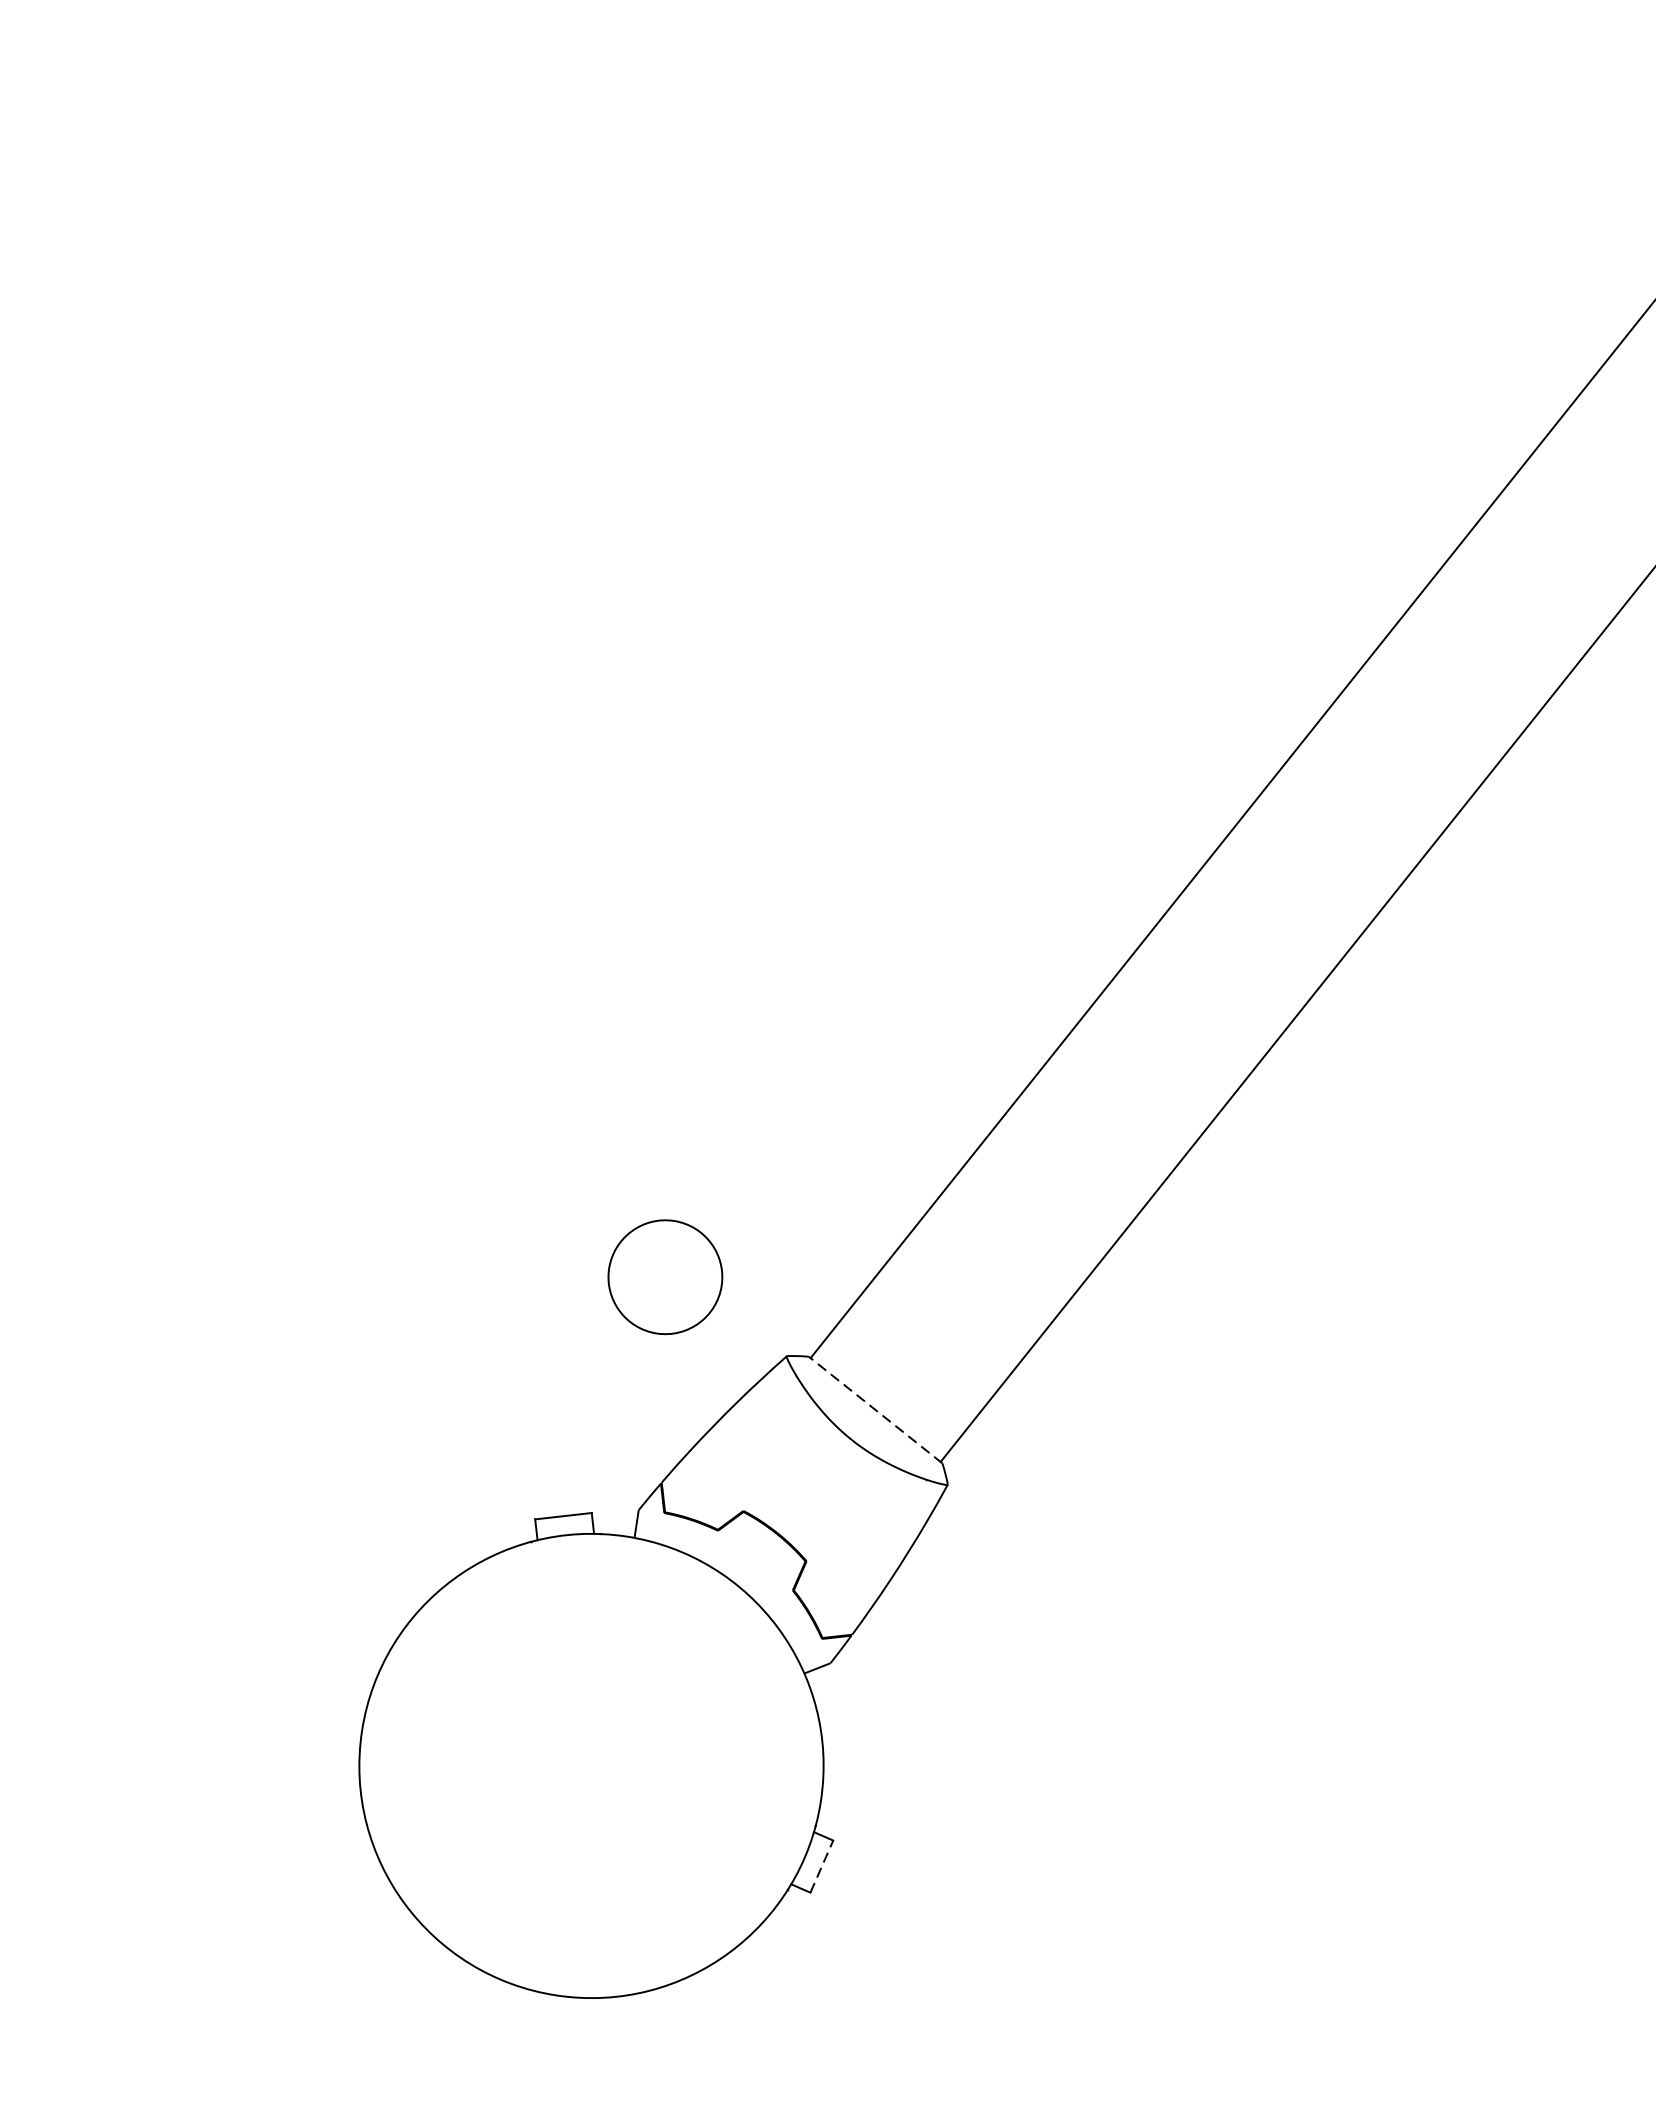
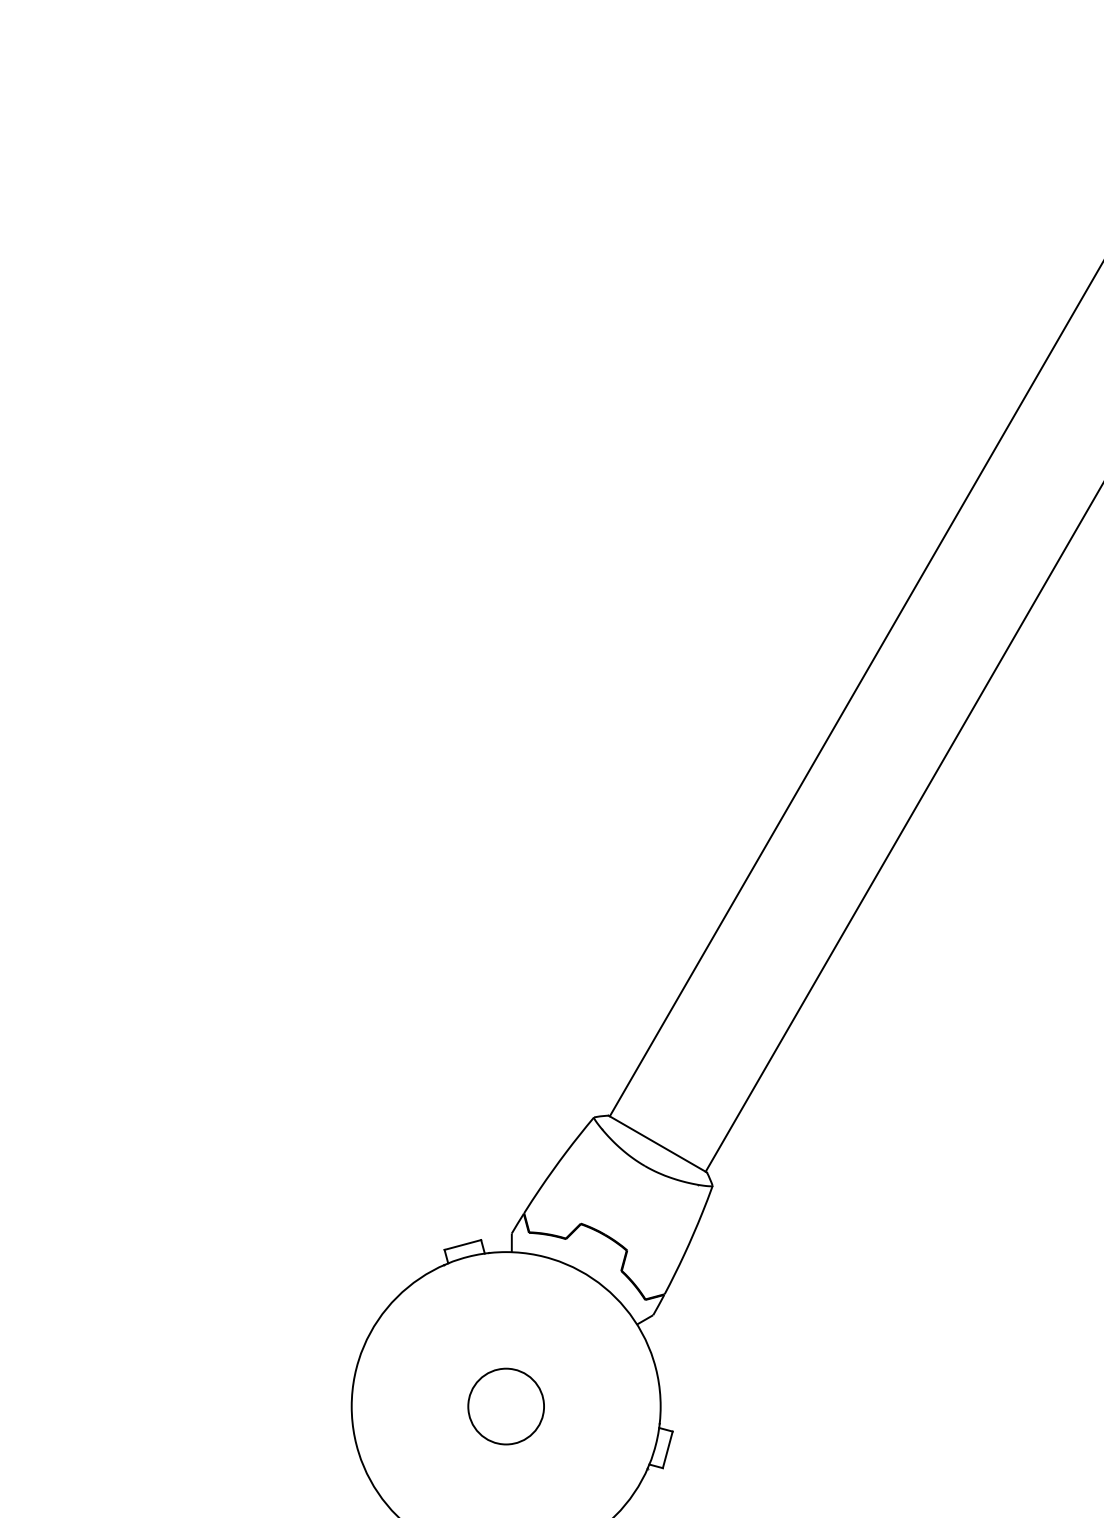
circle: (664, 1276) -> (505, 1406), moved
line: (875, 1410) -> (657, 1144), dashed -> solid
line: (821, 1865) -> (667, 1449), dashed -> solid

